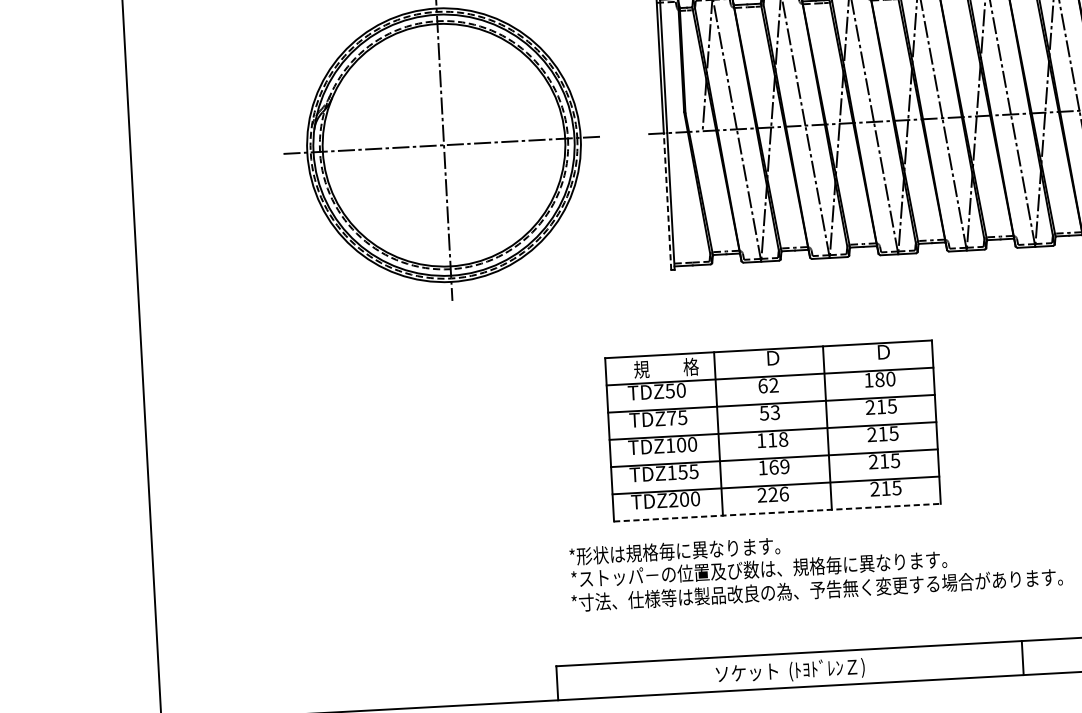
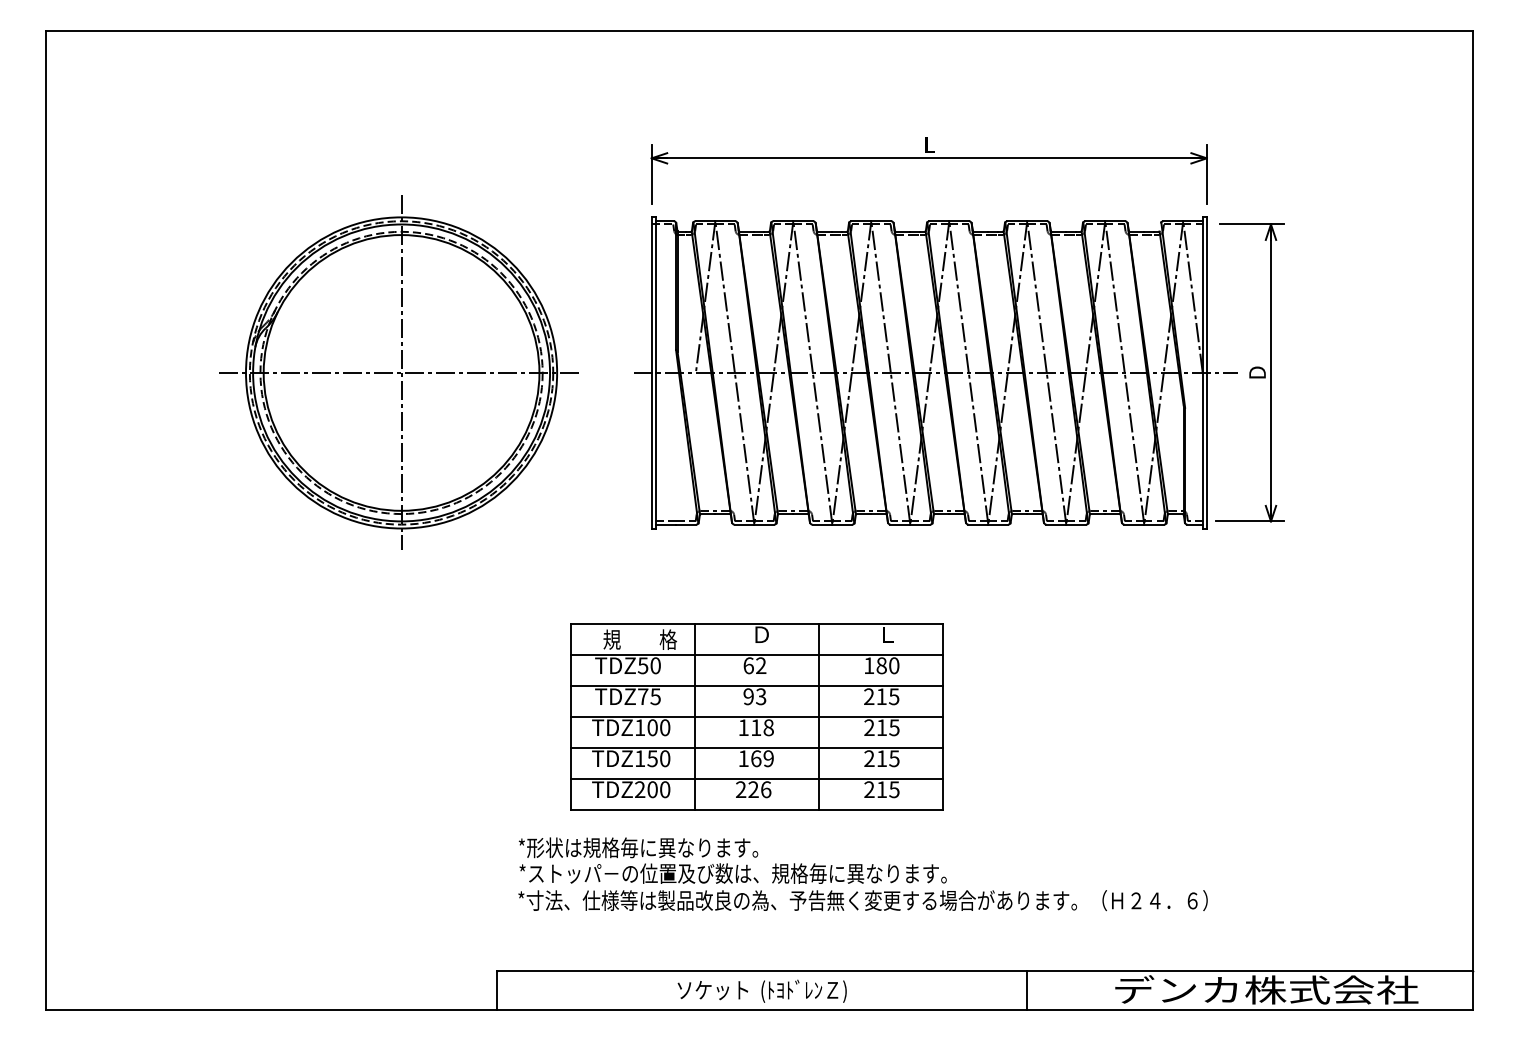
line: (667, 201) -> (651, 450), dashed -> solid
text: (883, 351) -> (887, 634), Ｄ -> Ｌ
text: (764, 413) -> (748, 696), 53 -> 93
text: (693, 471) -> (664, 758), TDZ155 -> TDZ150
line: (777, 512) -> (757, 810), dashed -> solid

